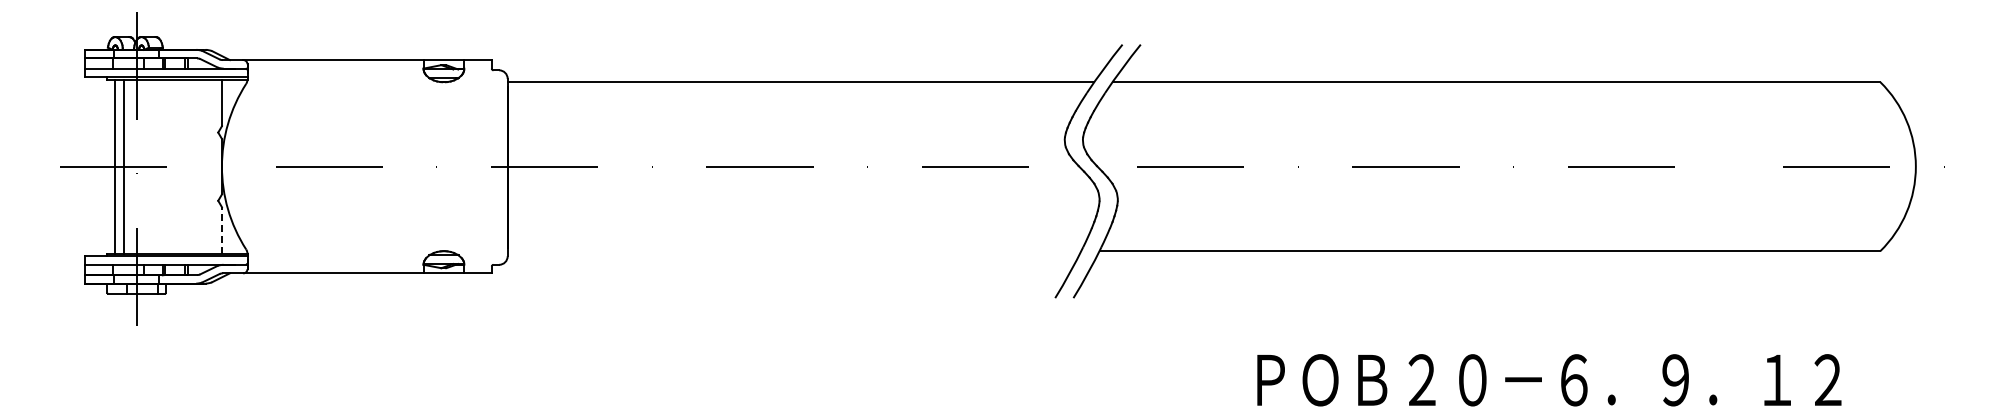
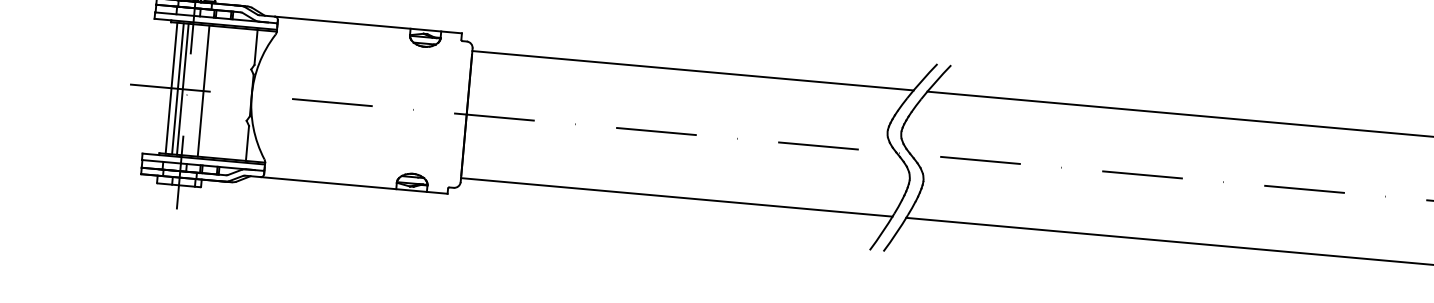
line: (130, 166) -> (182, 89), added
line: (157, 166) -> (203, 90), added
line: (221, 230) -> (247, 143), dashed -> solid
line: (794, 251) -> (676, 197), added

